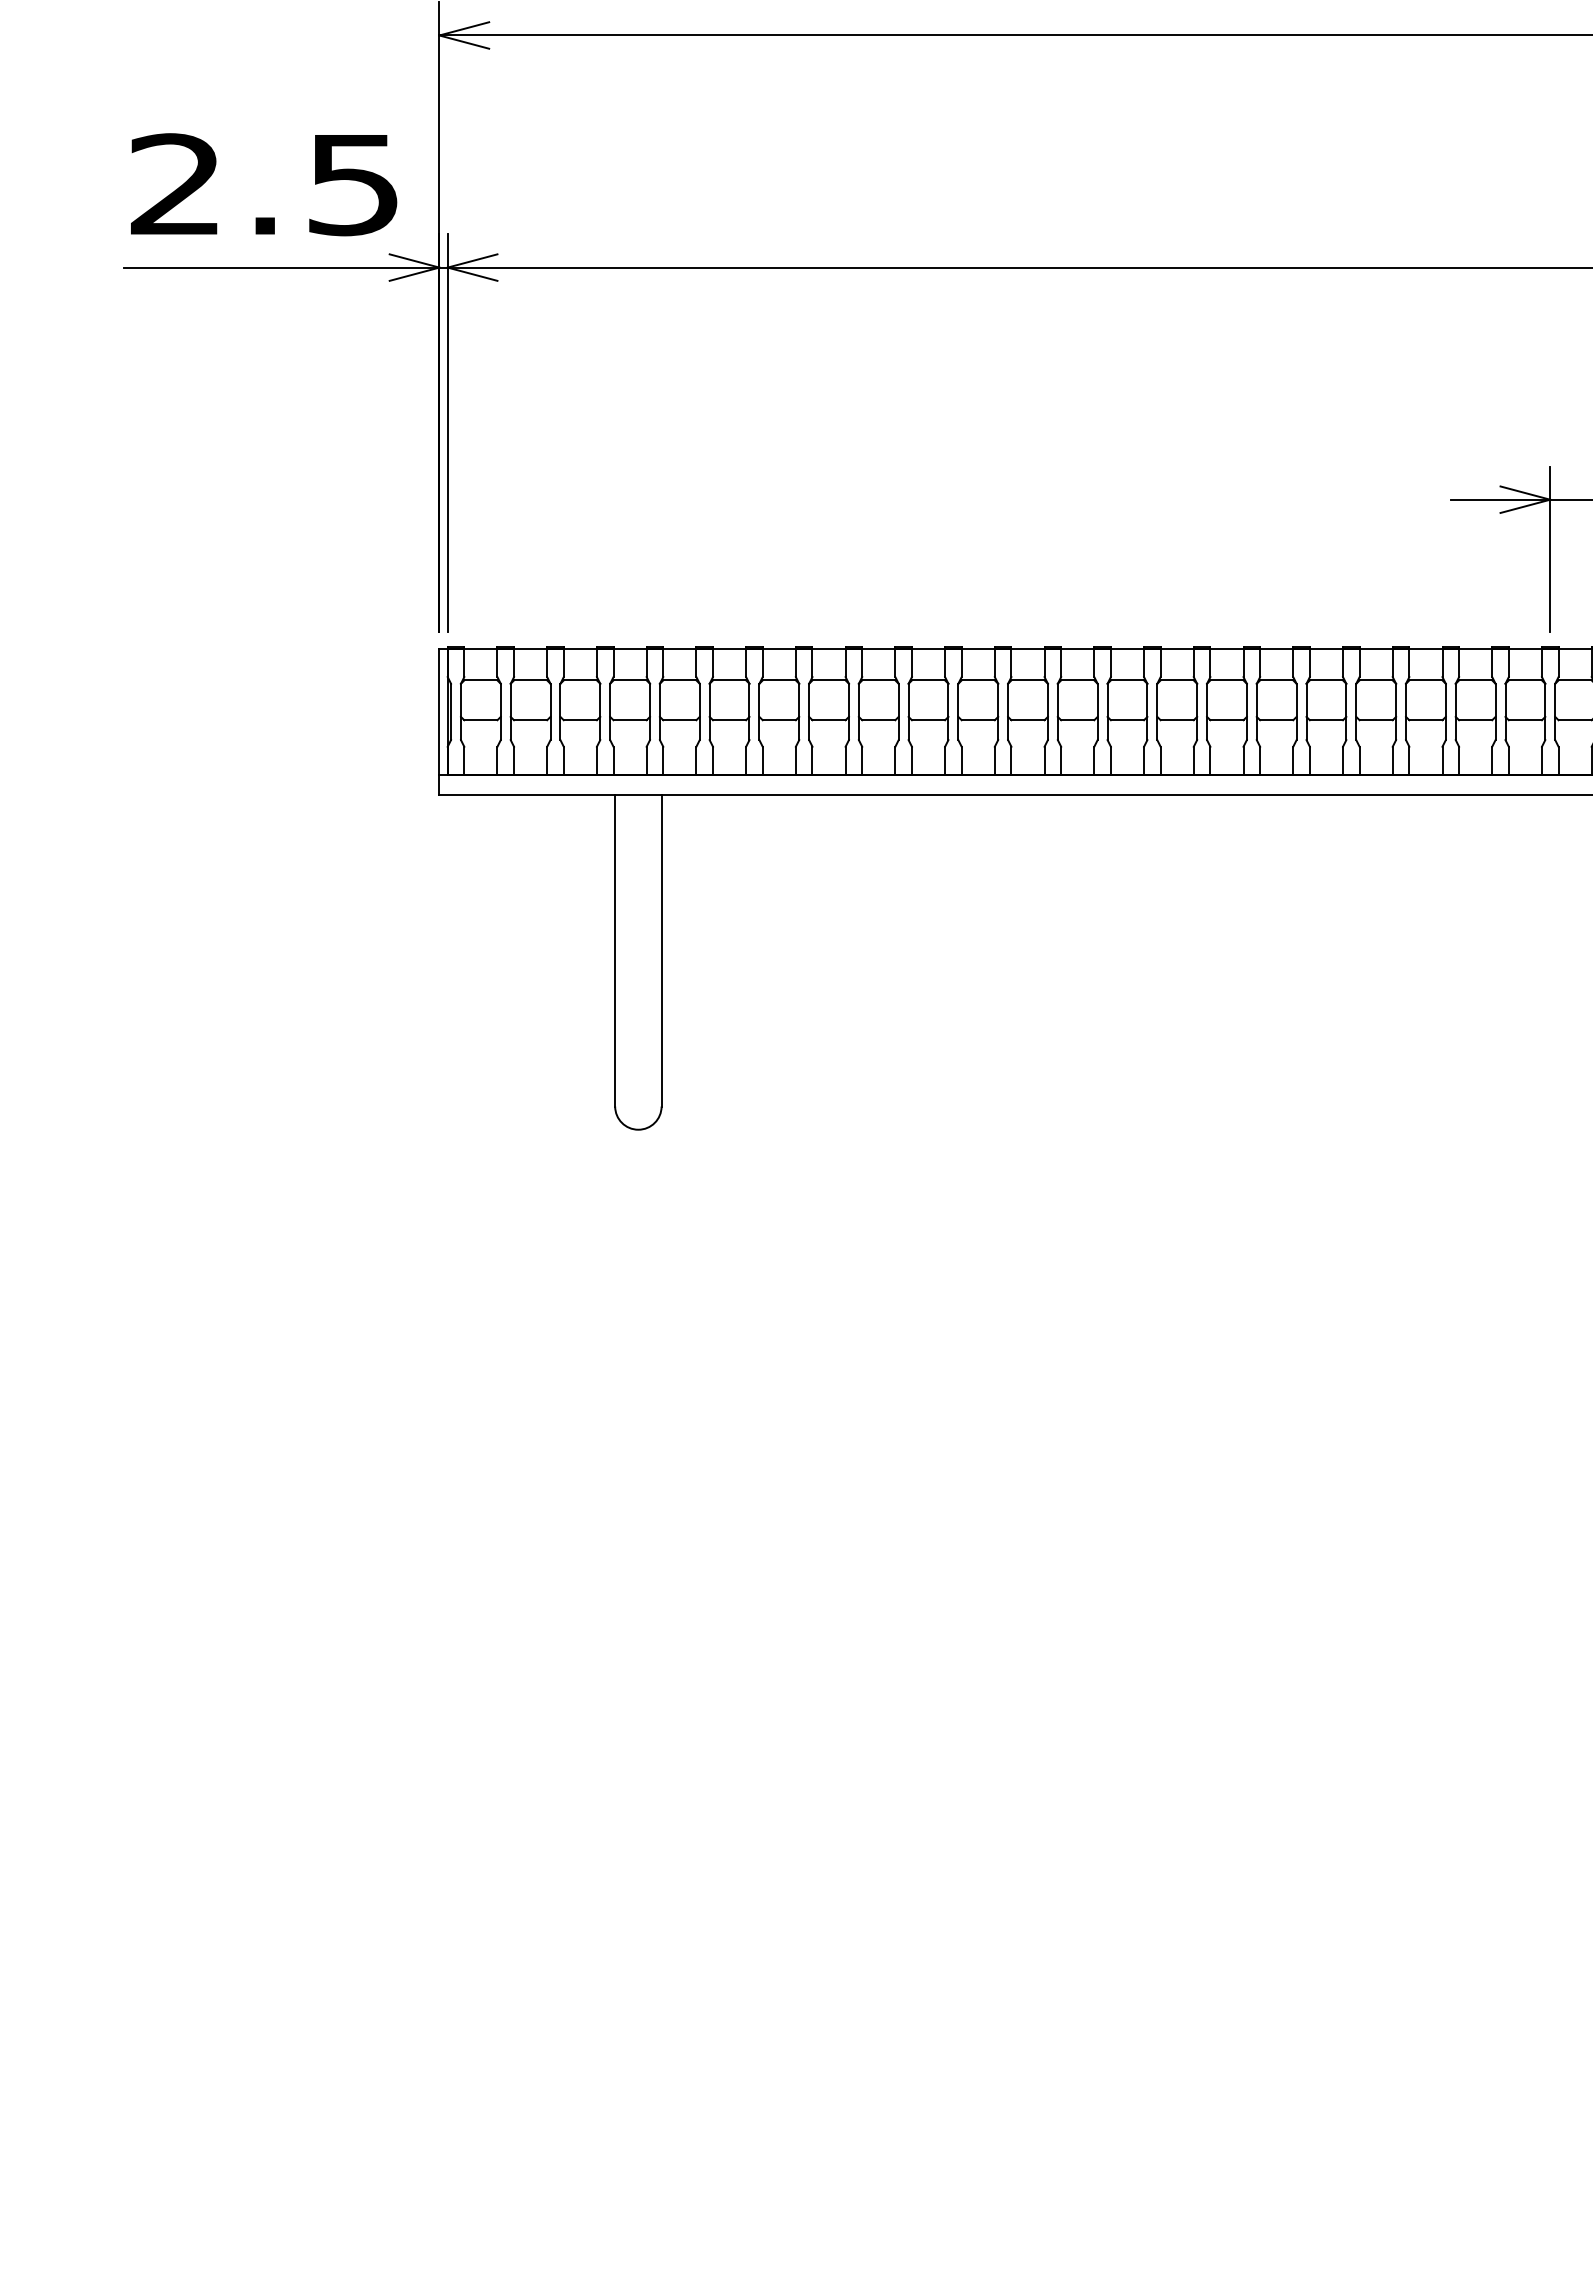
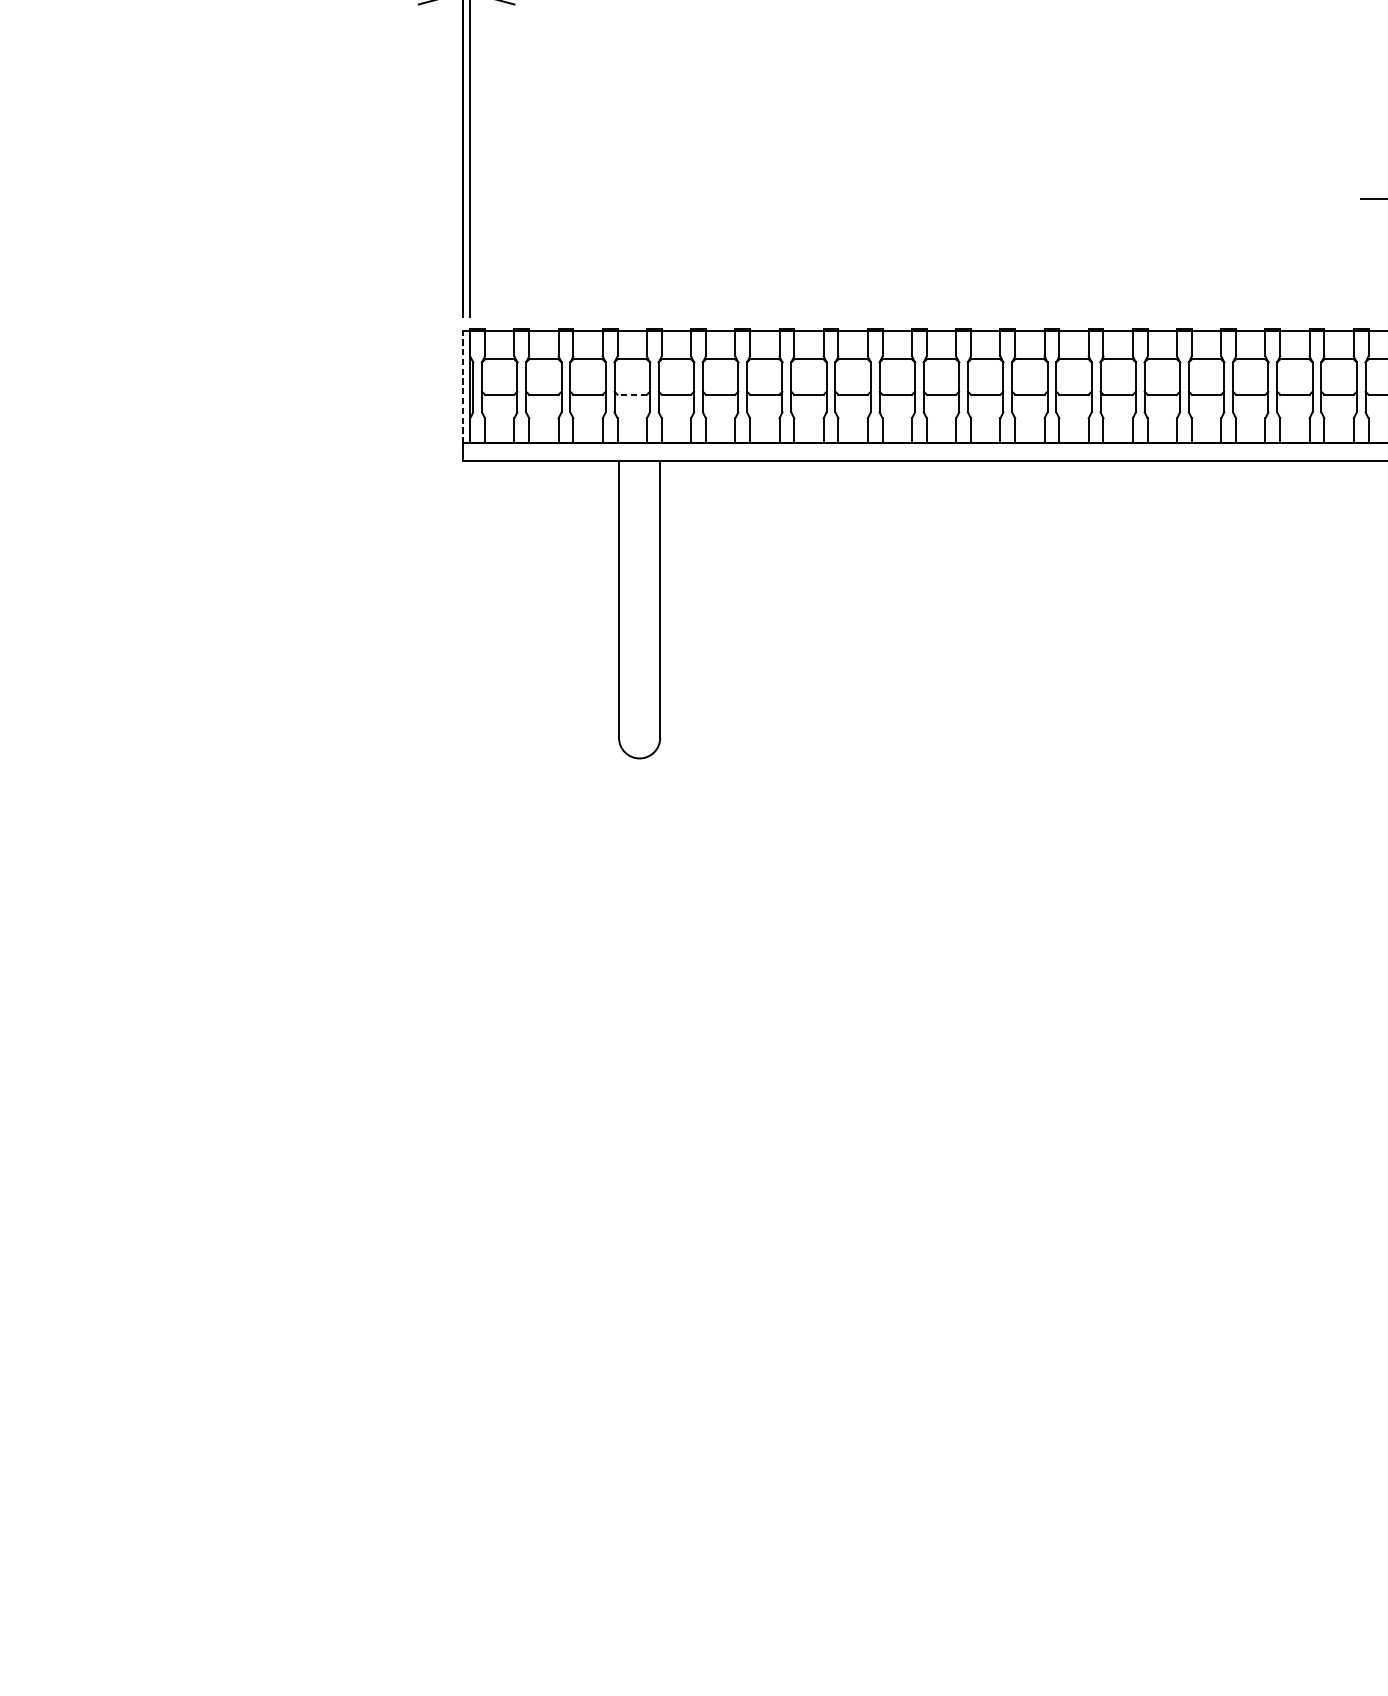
line: (439, 711) -> (462, 386), solid -> dashed
line: (630, 720) -> (632, 394), solid -> dashed

